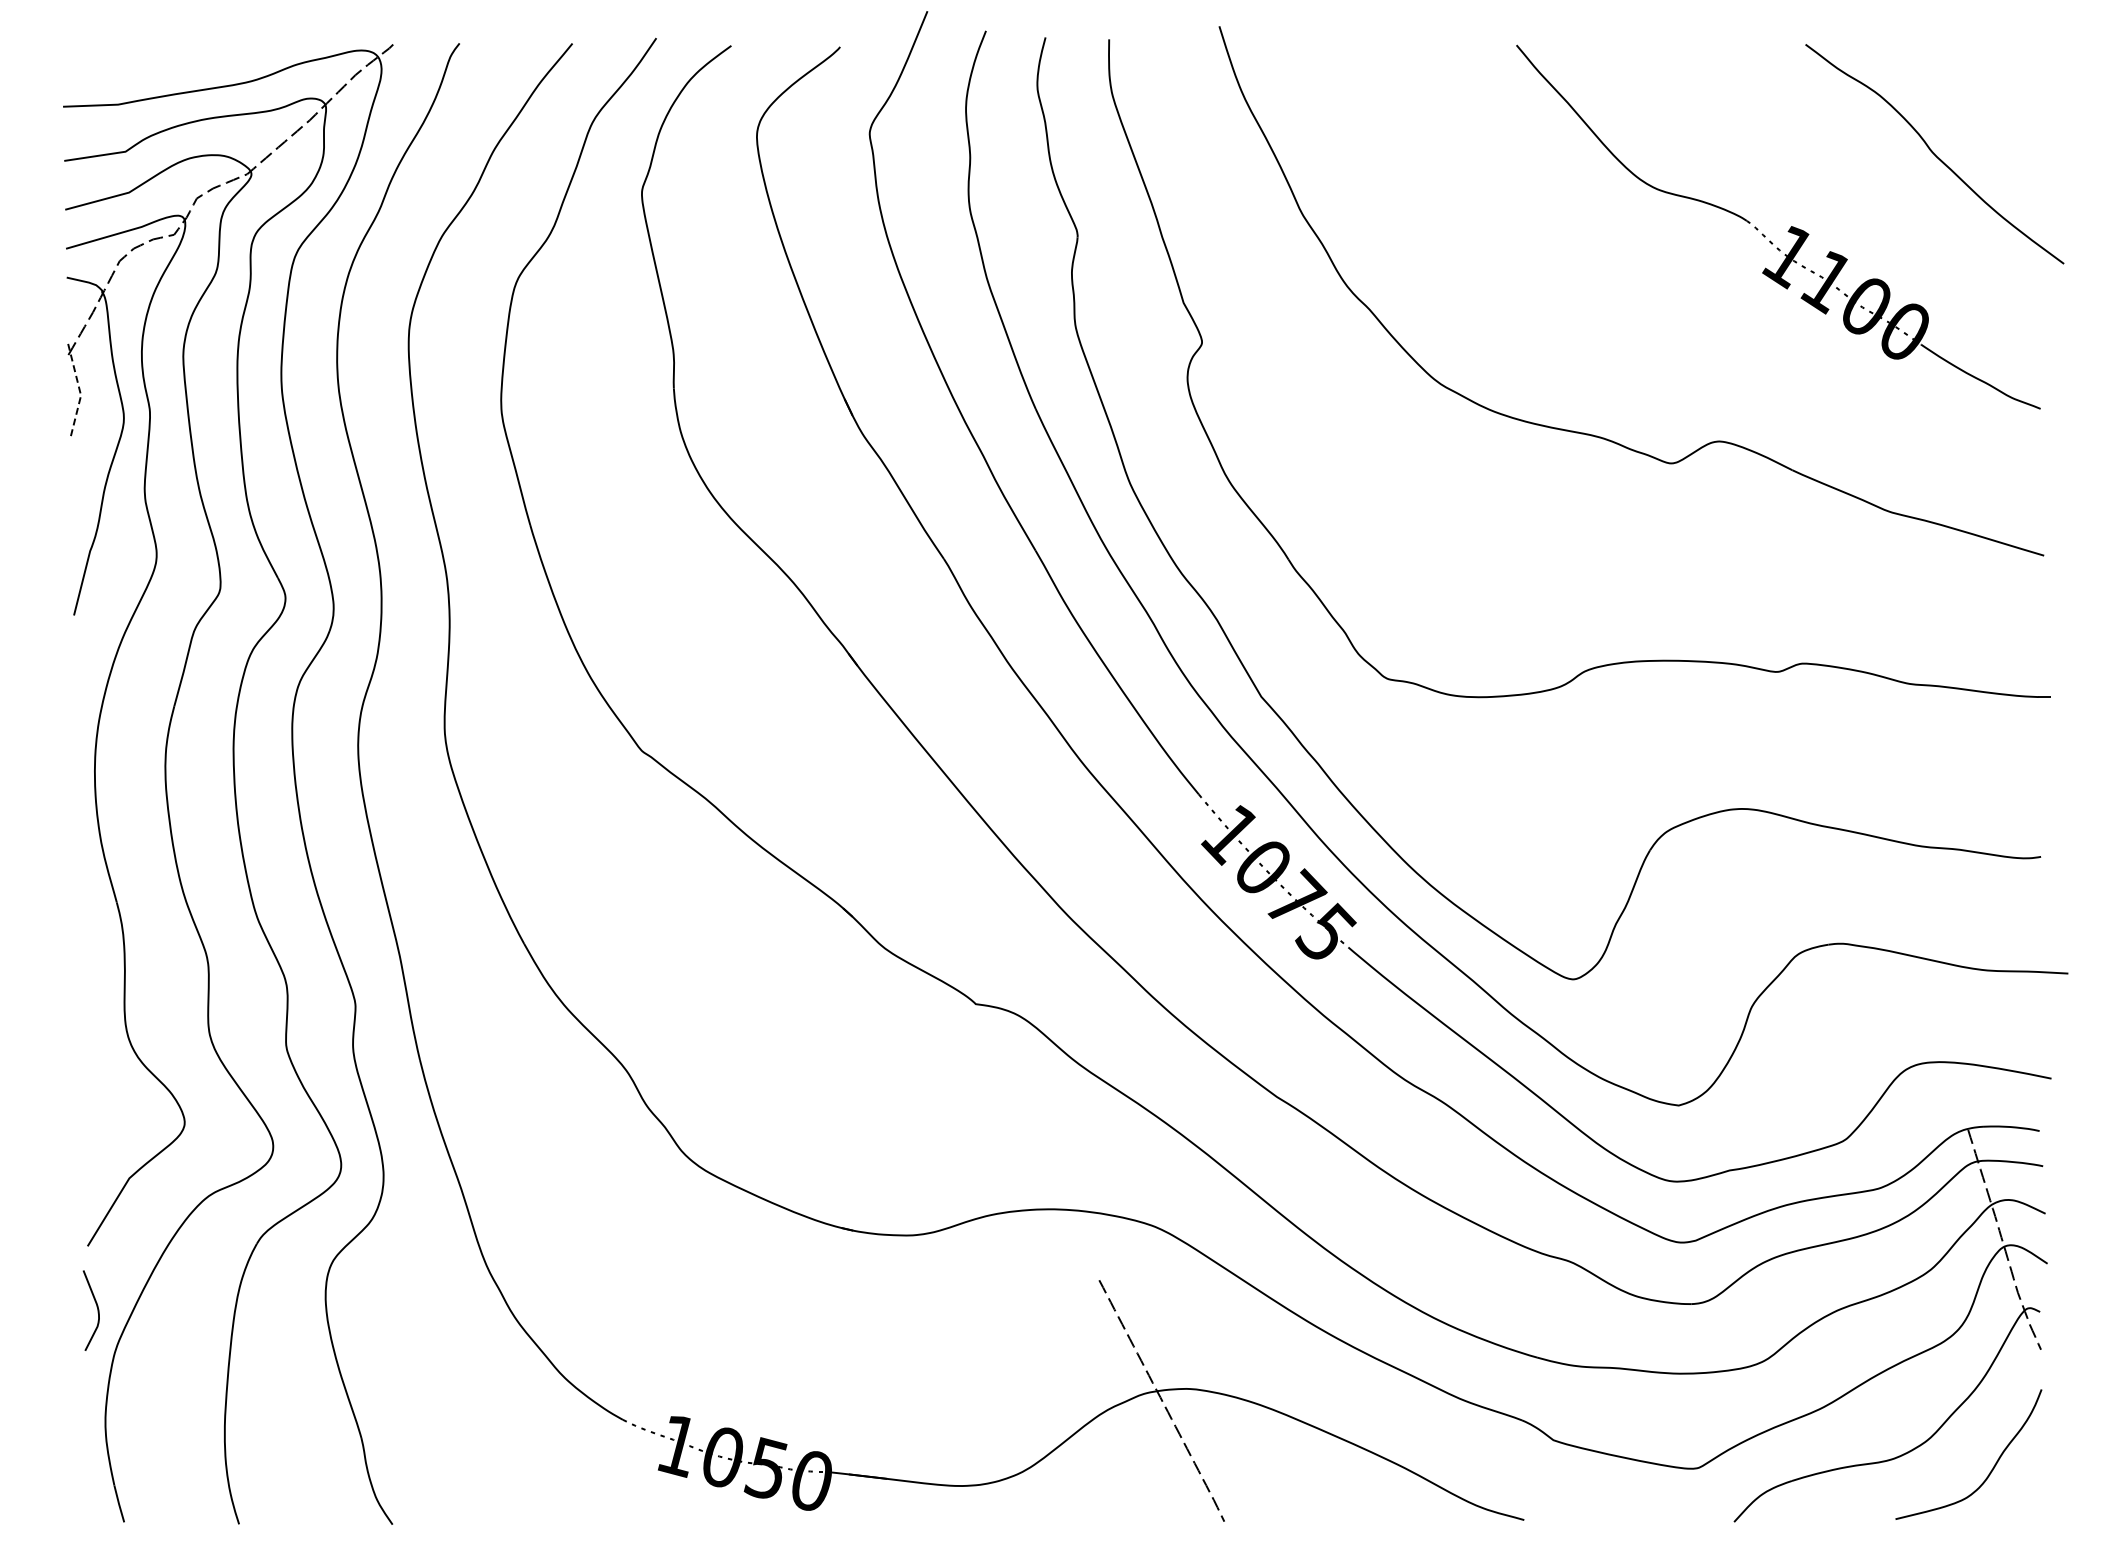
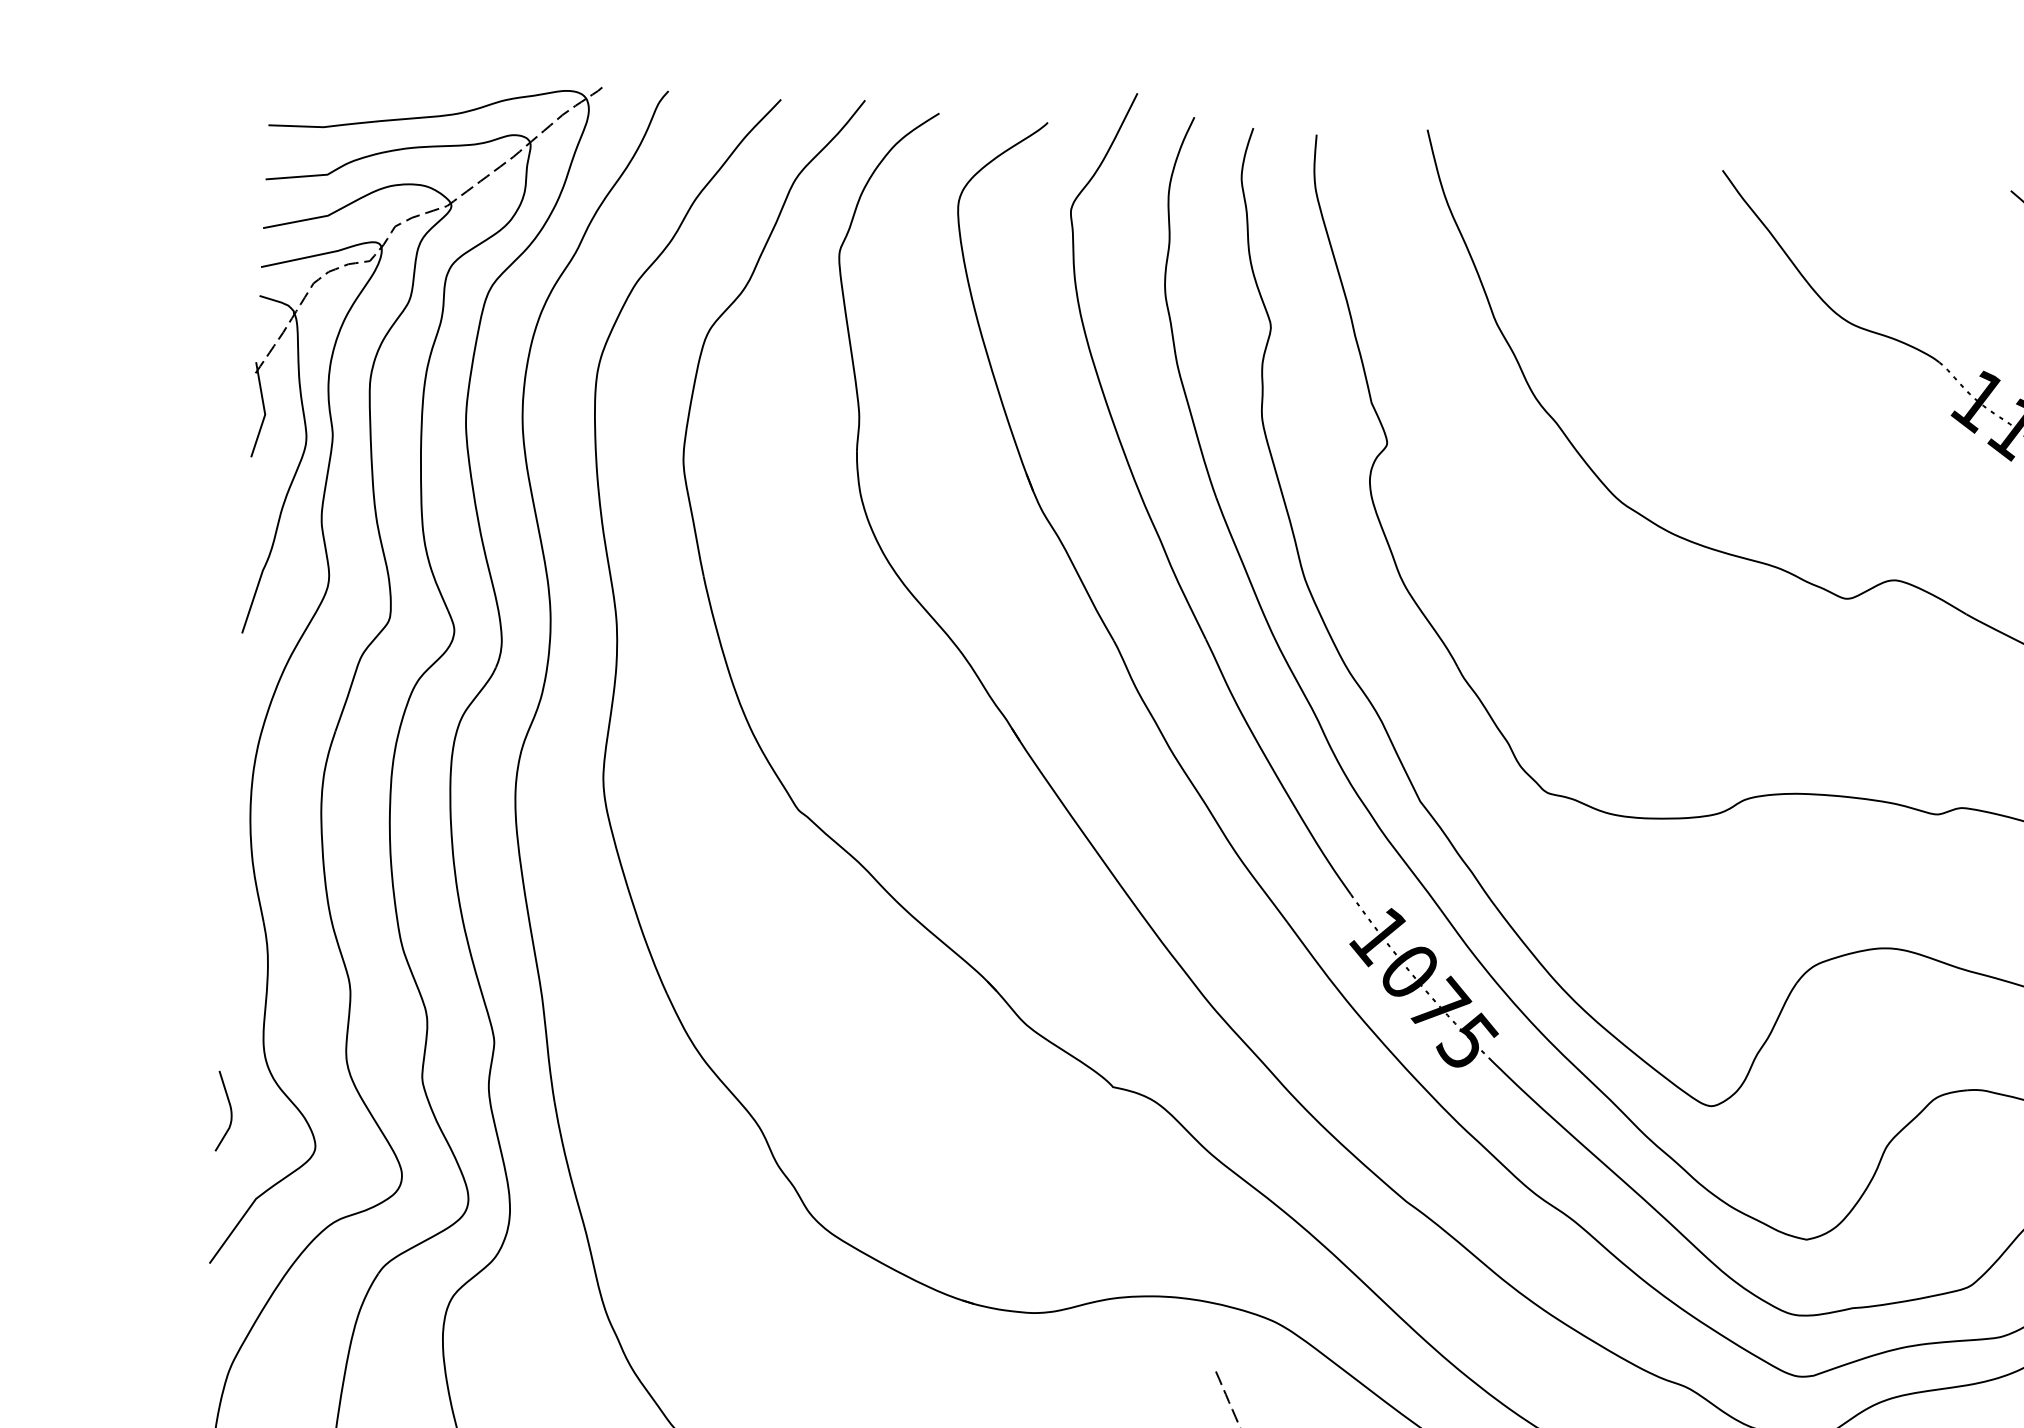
line: (80, 391) -> (264, 410), dashed -> solid
curve: (96, 1307) -> (229, 1108), moved

